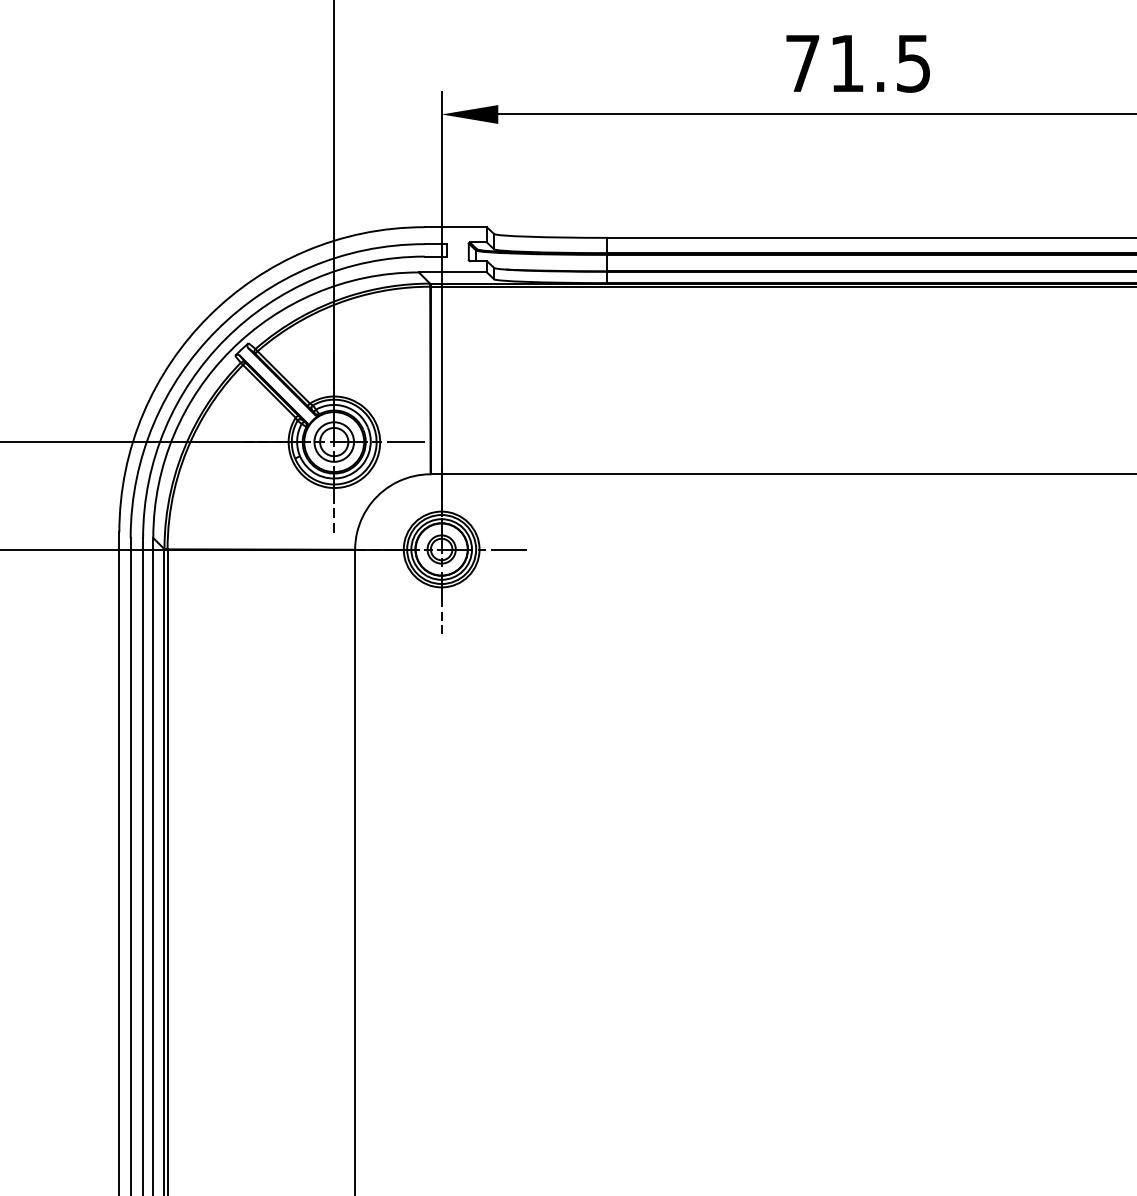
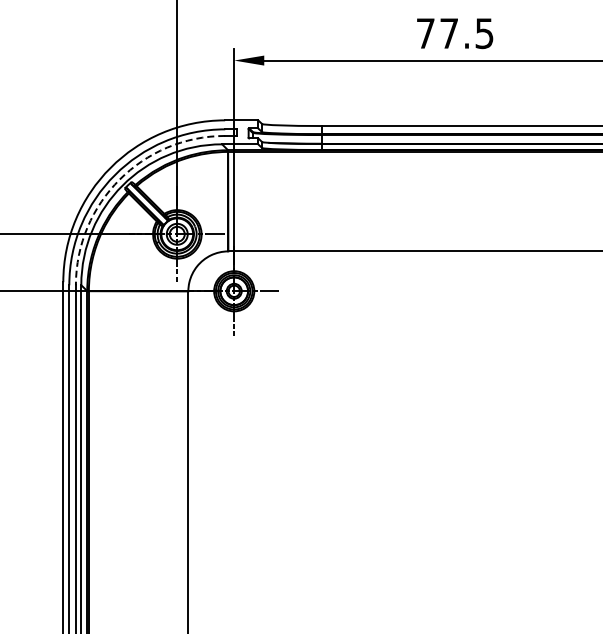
text: (845, 63) -> (448, 33), 71.5 -> 77.5
arc: (225, 338) -> (119, 179), solid -> dashed

